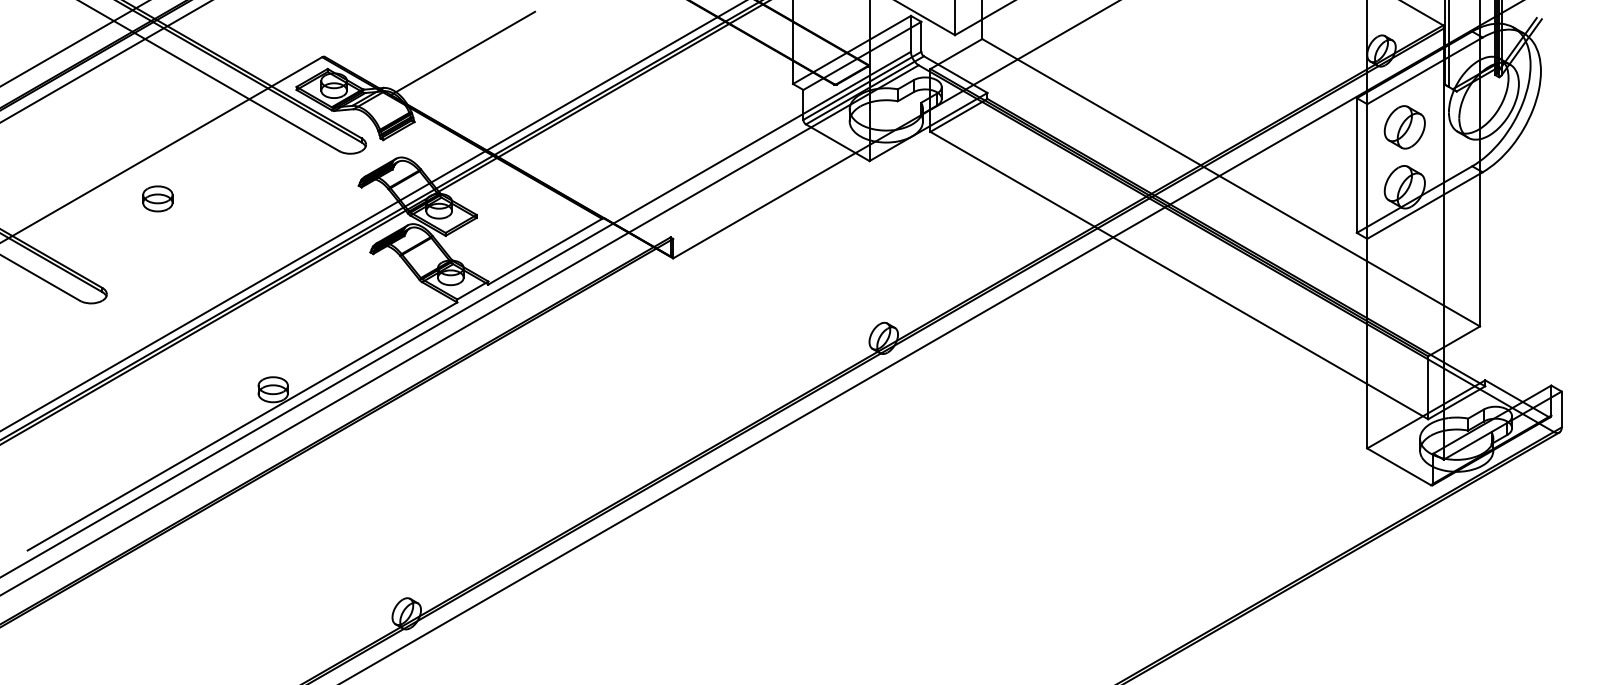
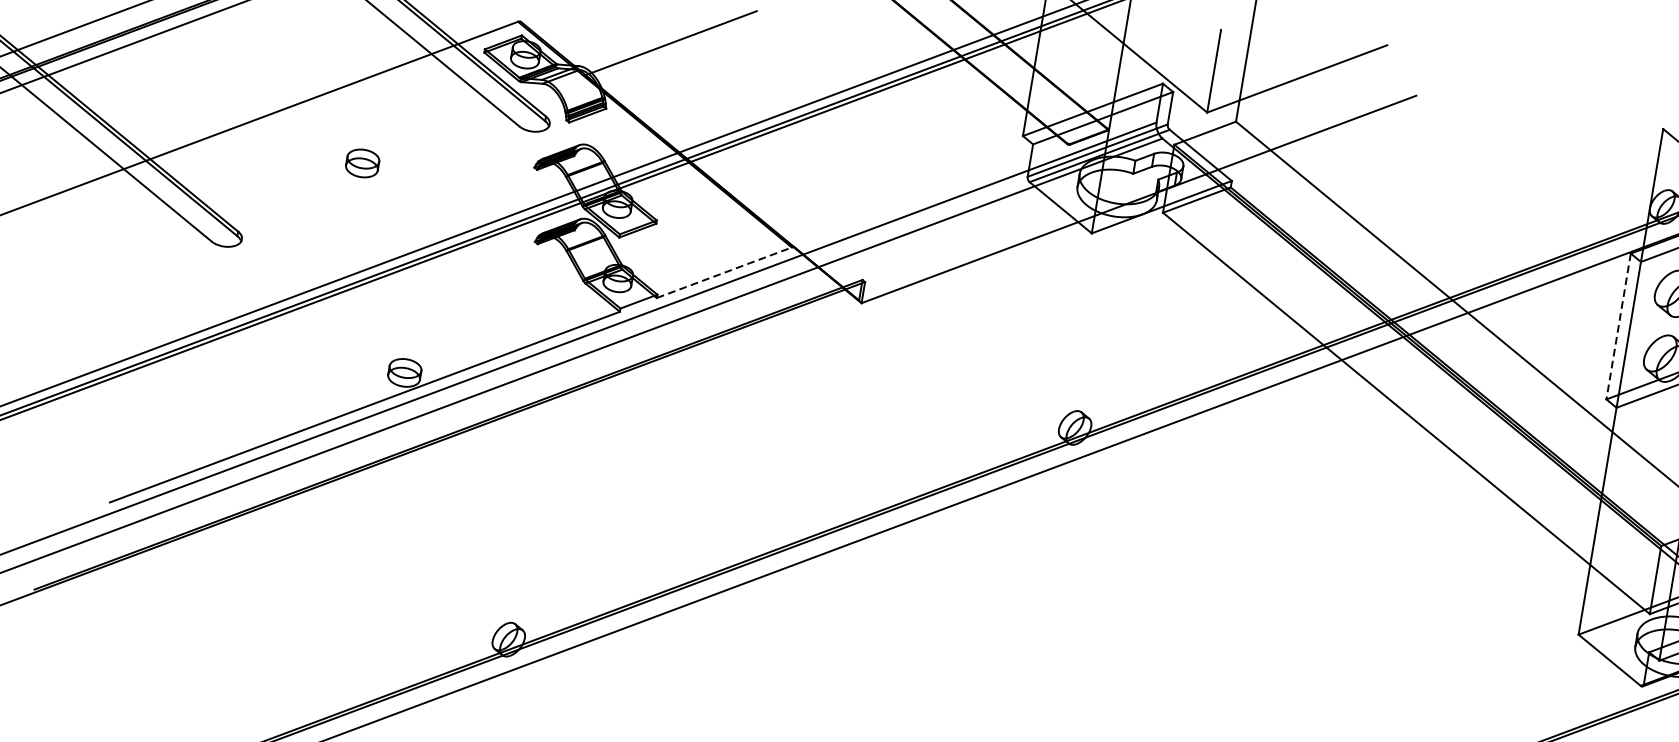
line: (1356, 166) -> (1618, 327), solid -> dashed
part: (157, 198) -> (362, 162), moved
line: (545, 251) -> (724, 272), solid -> dashed

